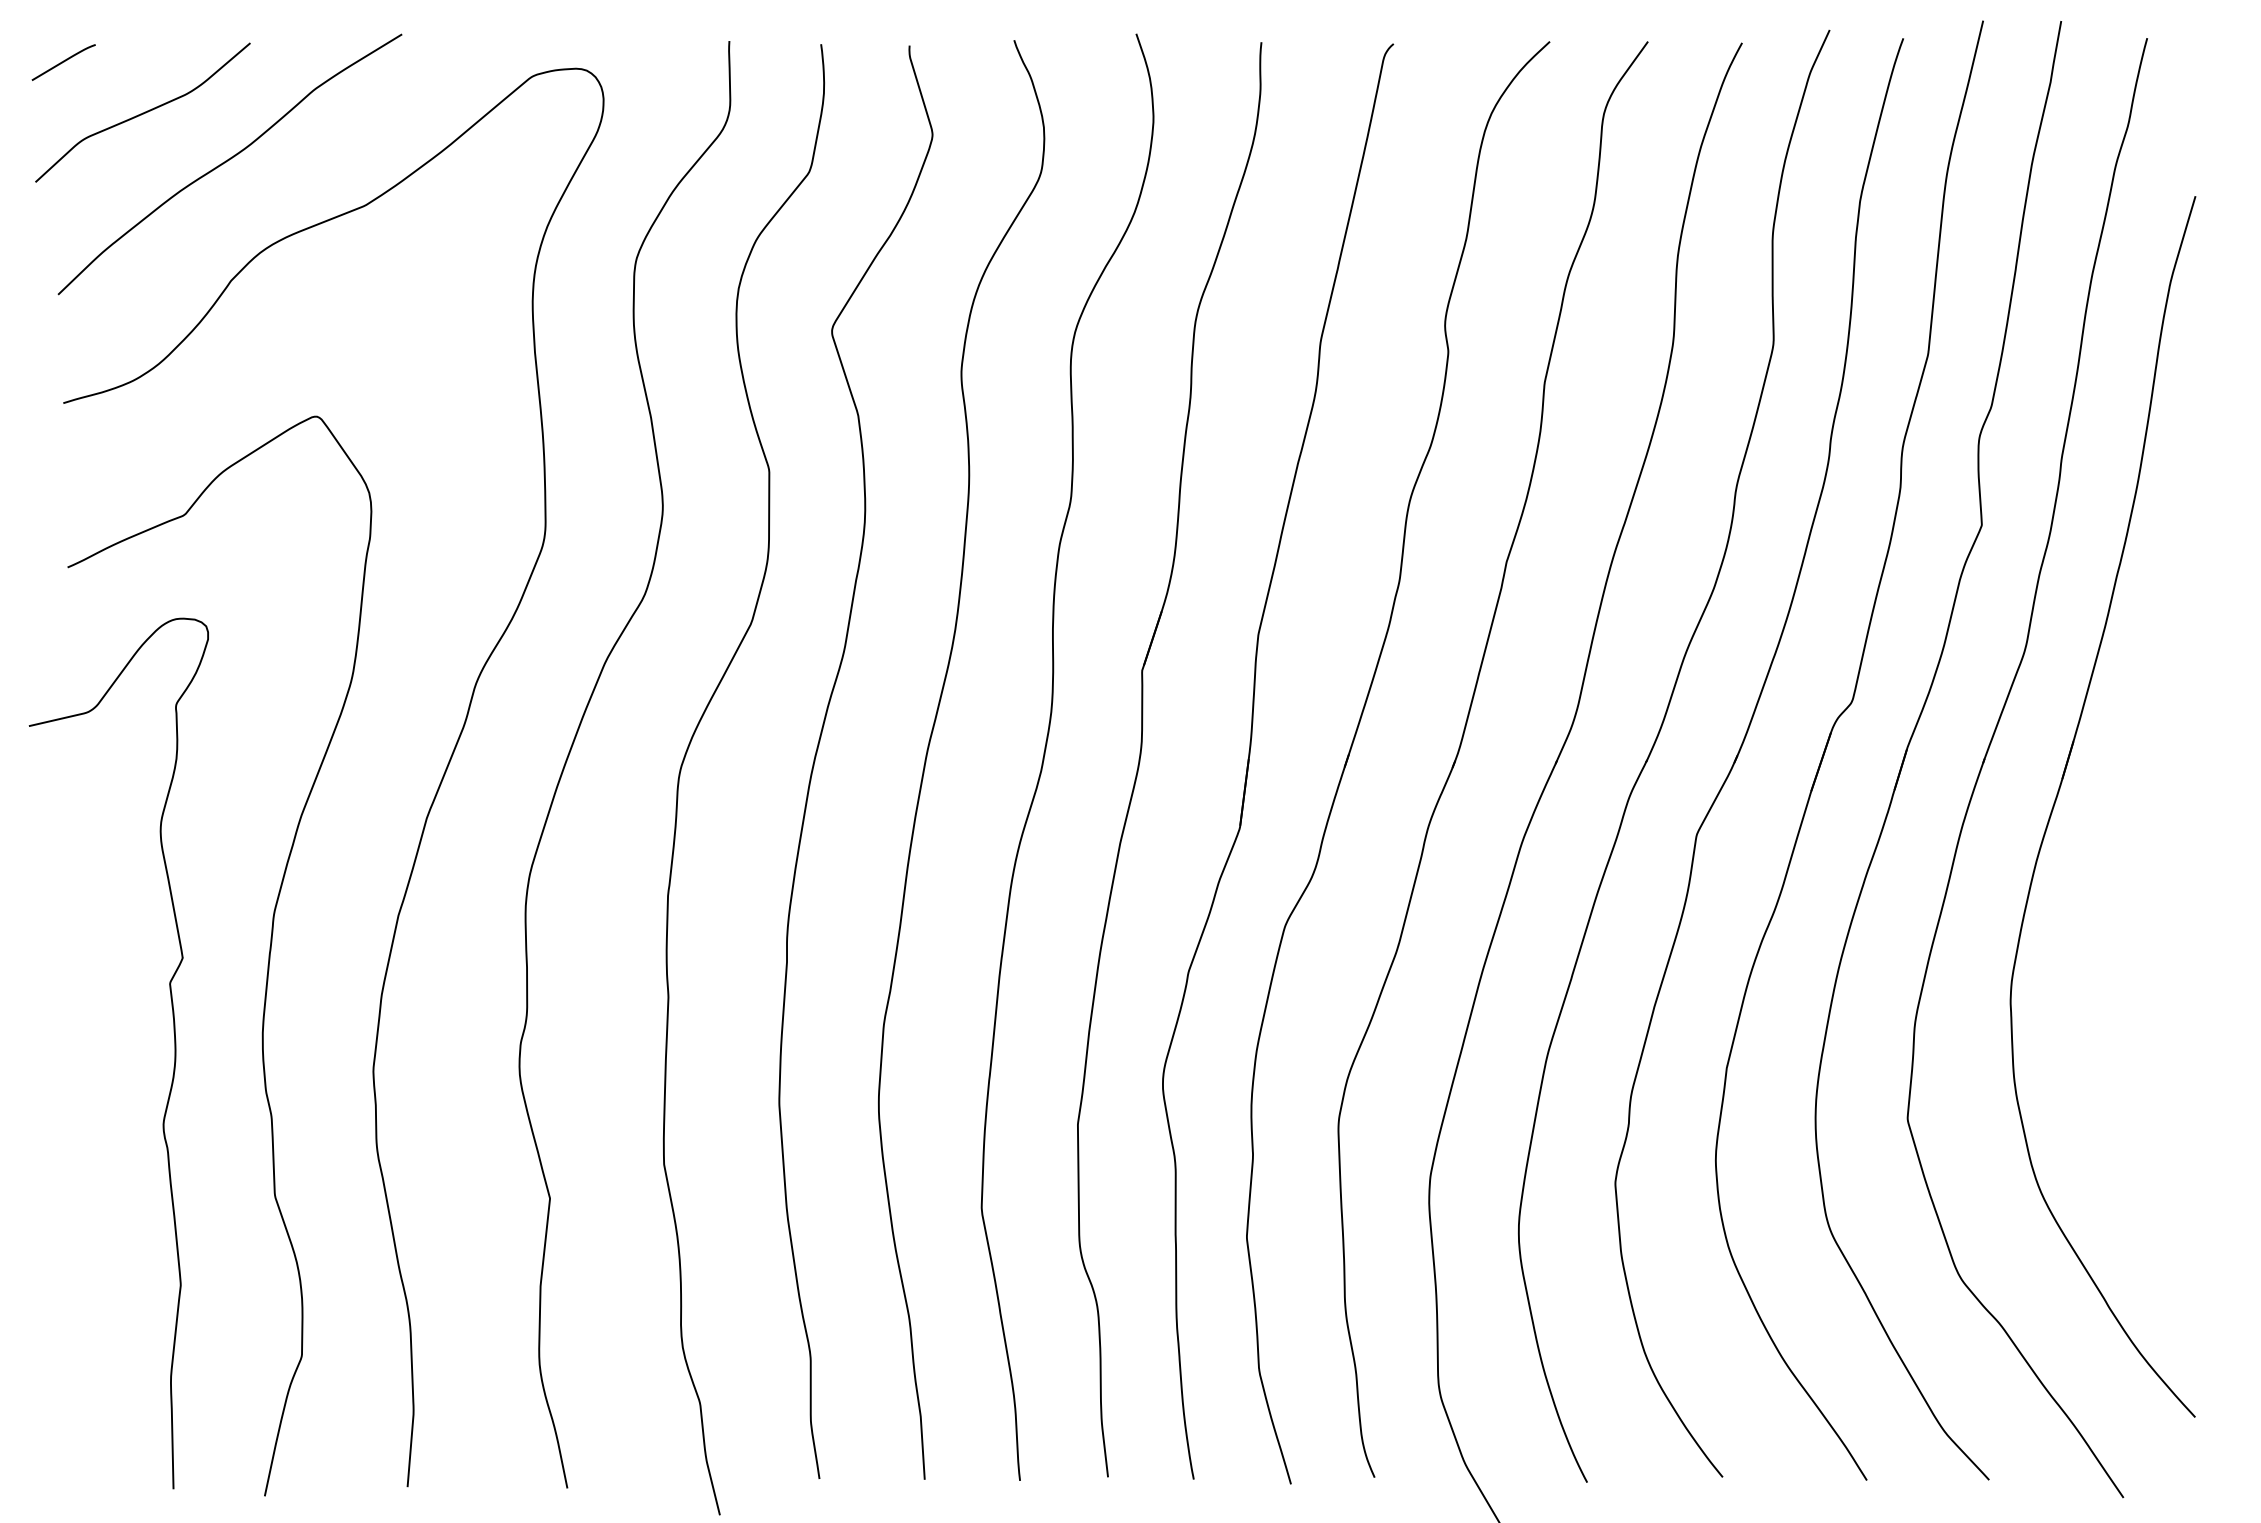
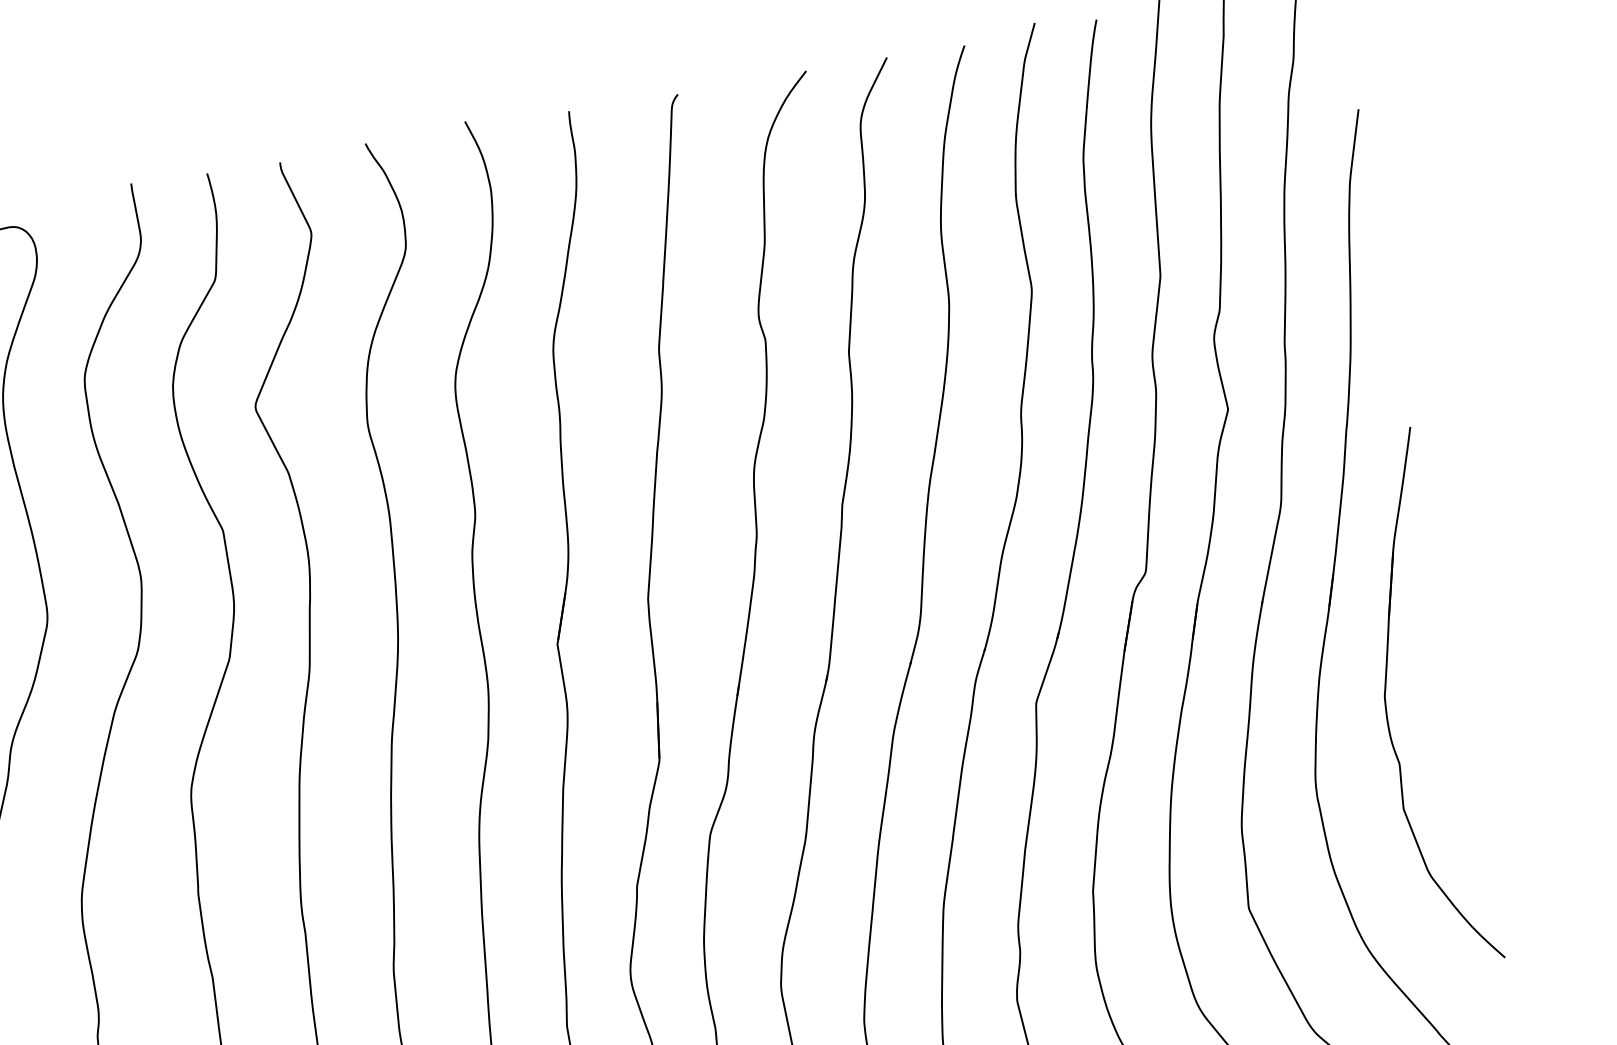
part: (2111, 896) -> (1385, 696), added

